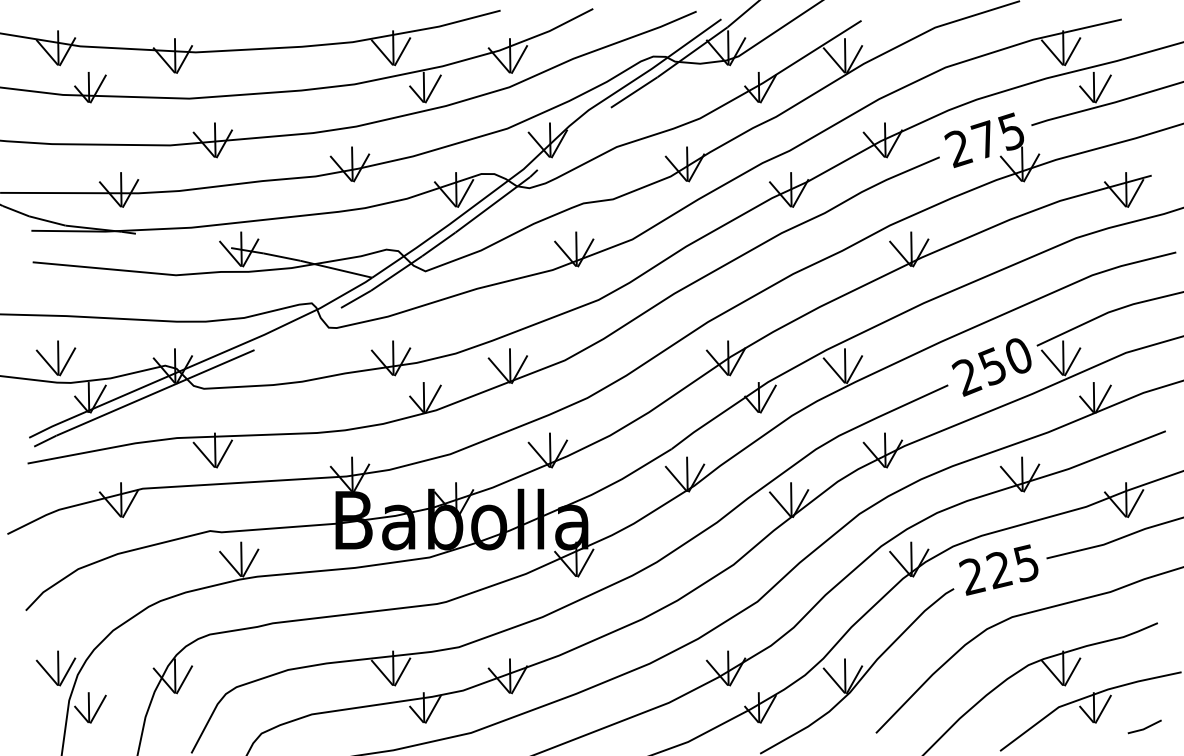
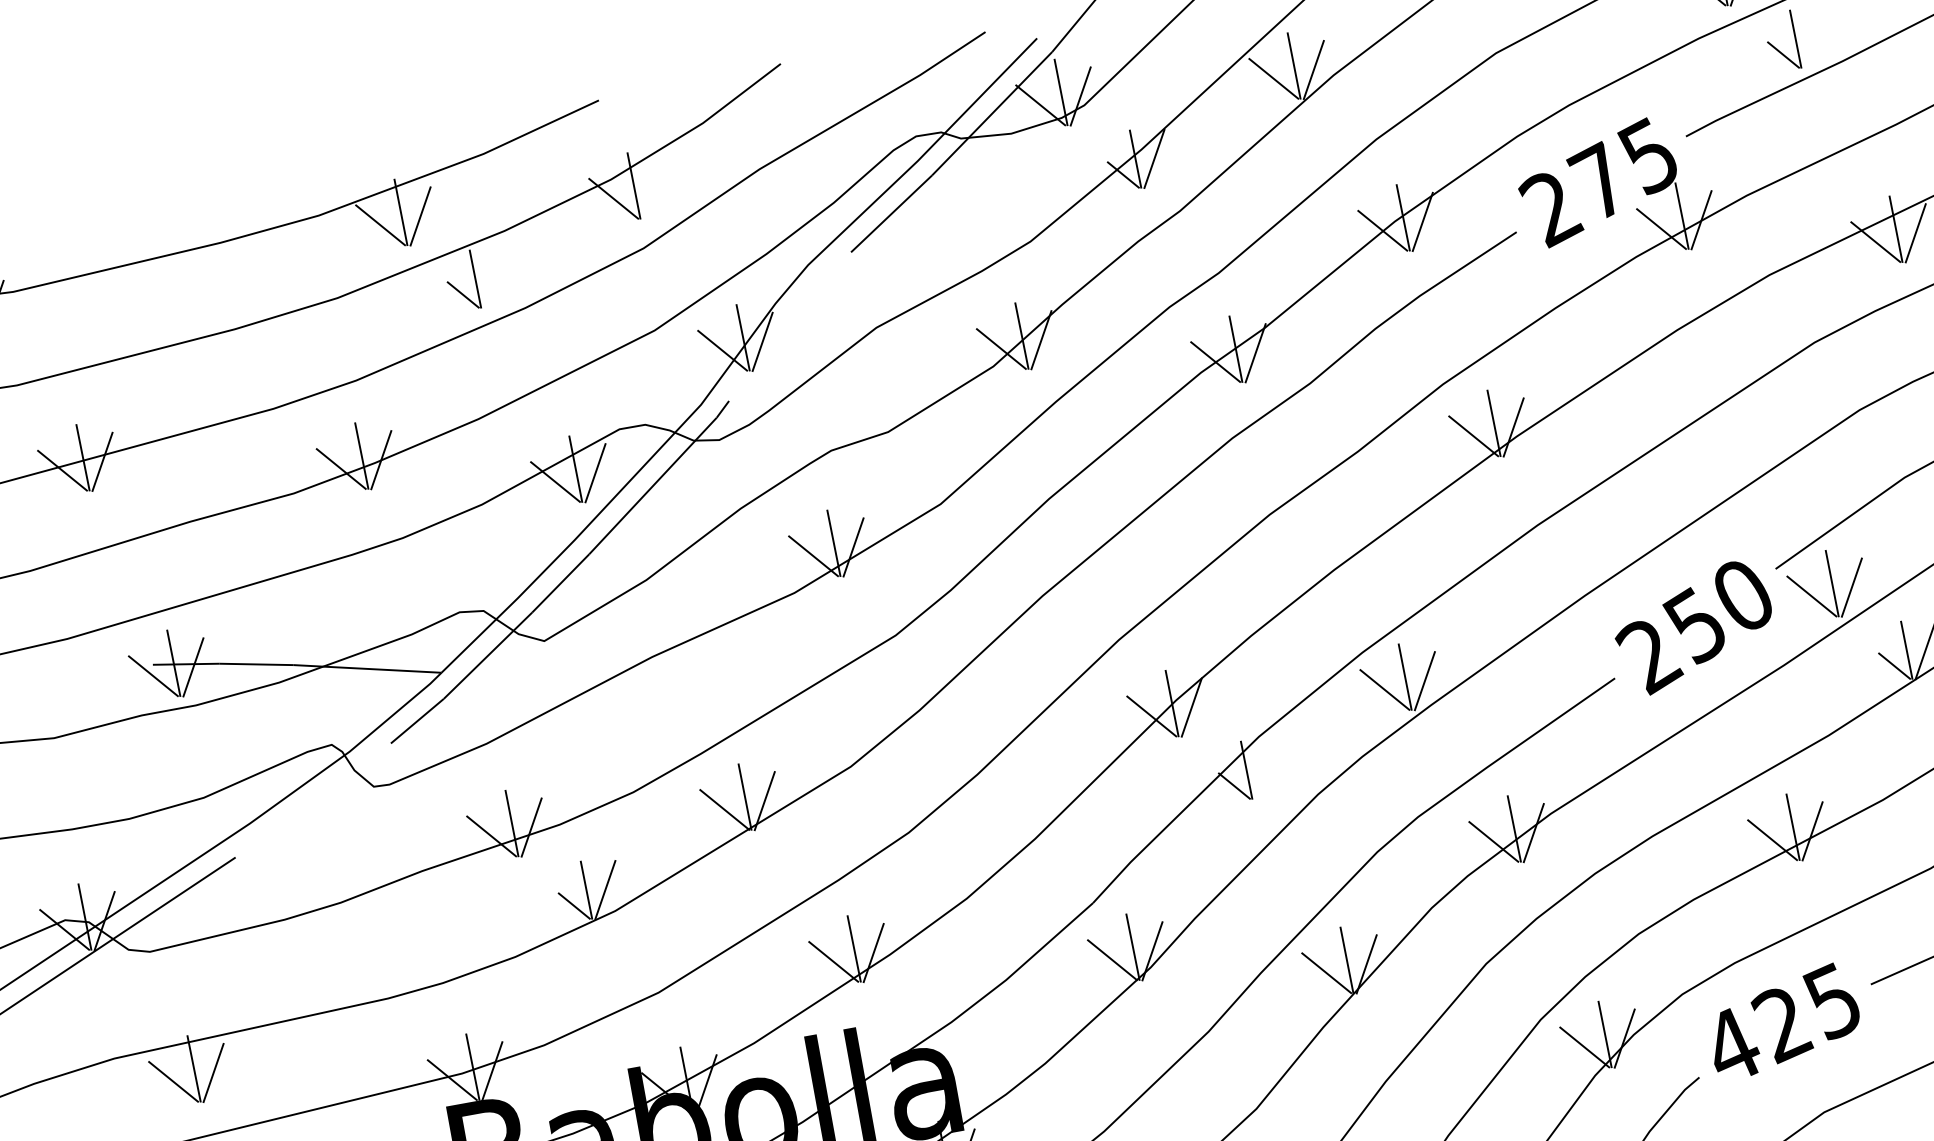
line: (519, 59) -> (653, 189), removed
line: (432, 88) -> (492, 278), removed
line: (1102, 88) -> (1812, 38), removed
line: (767, 398) -> (1263, 769), removed
text: (972, 576) -> (1731, 1046), 225 -> 425

